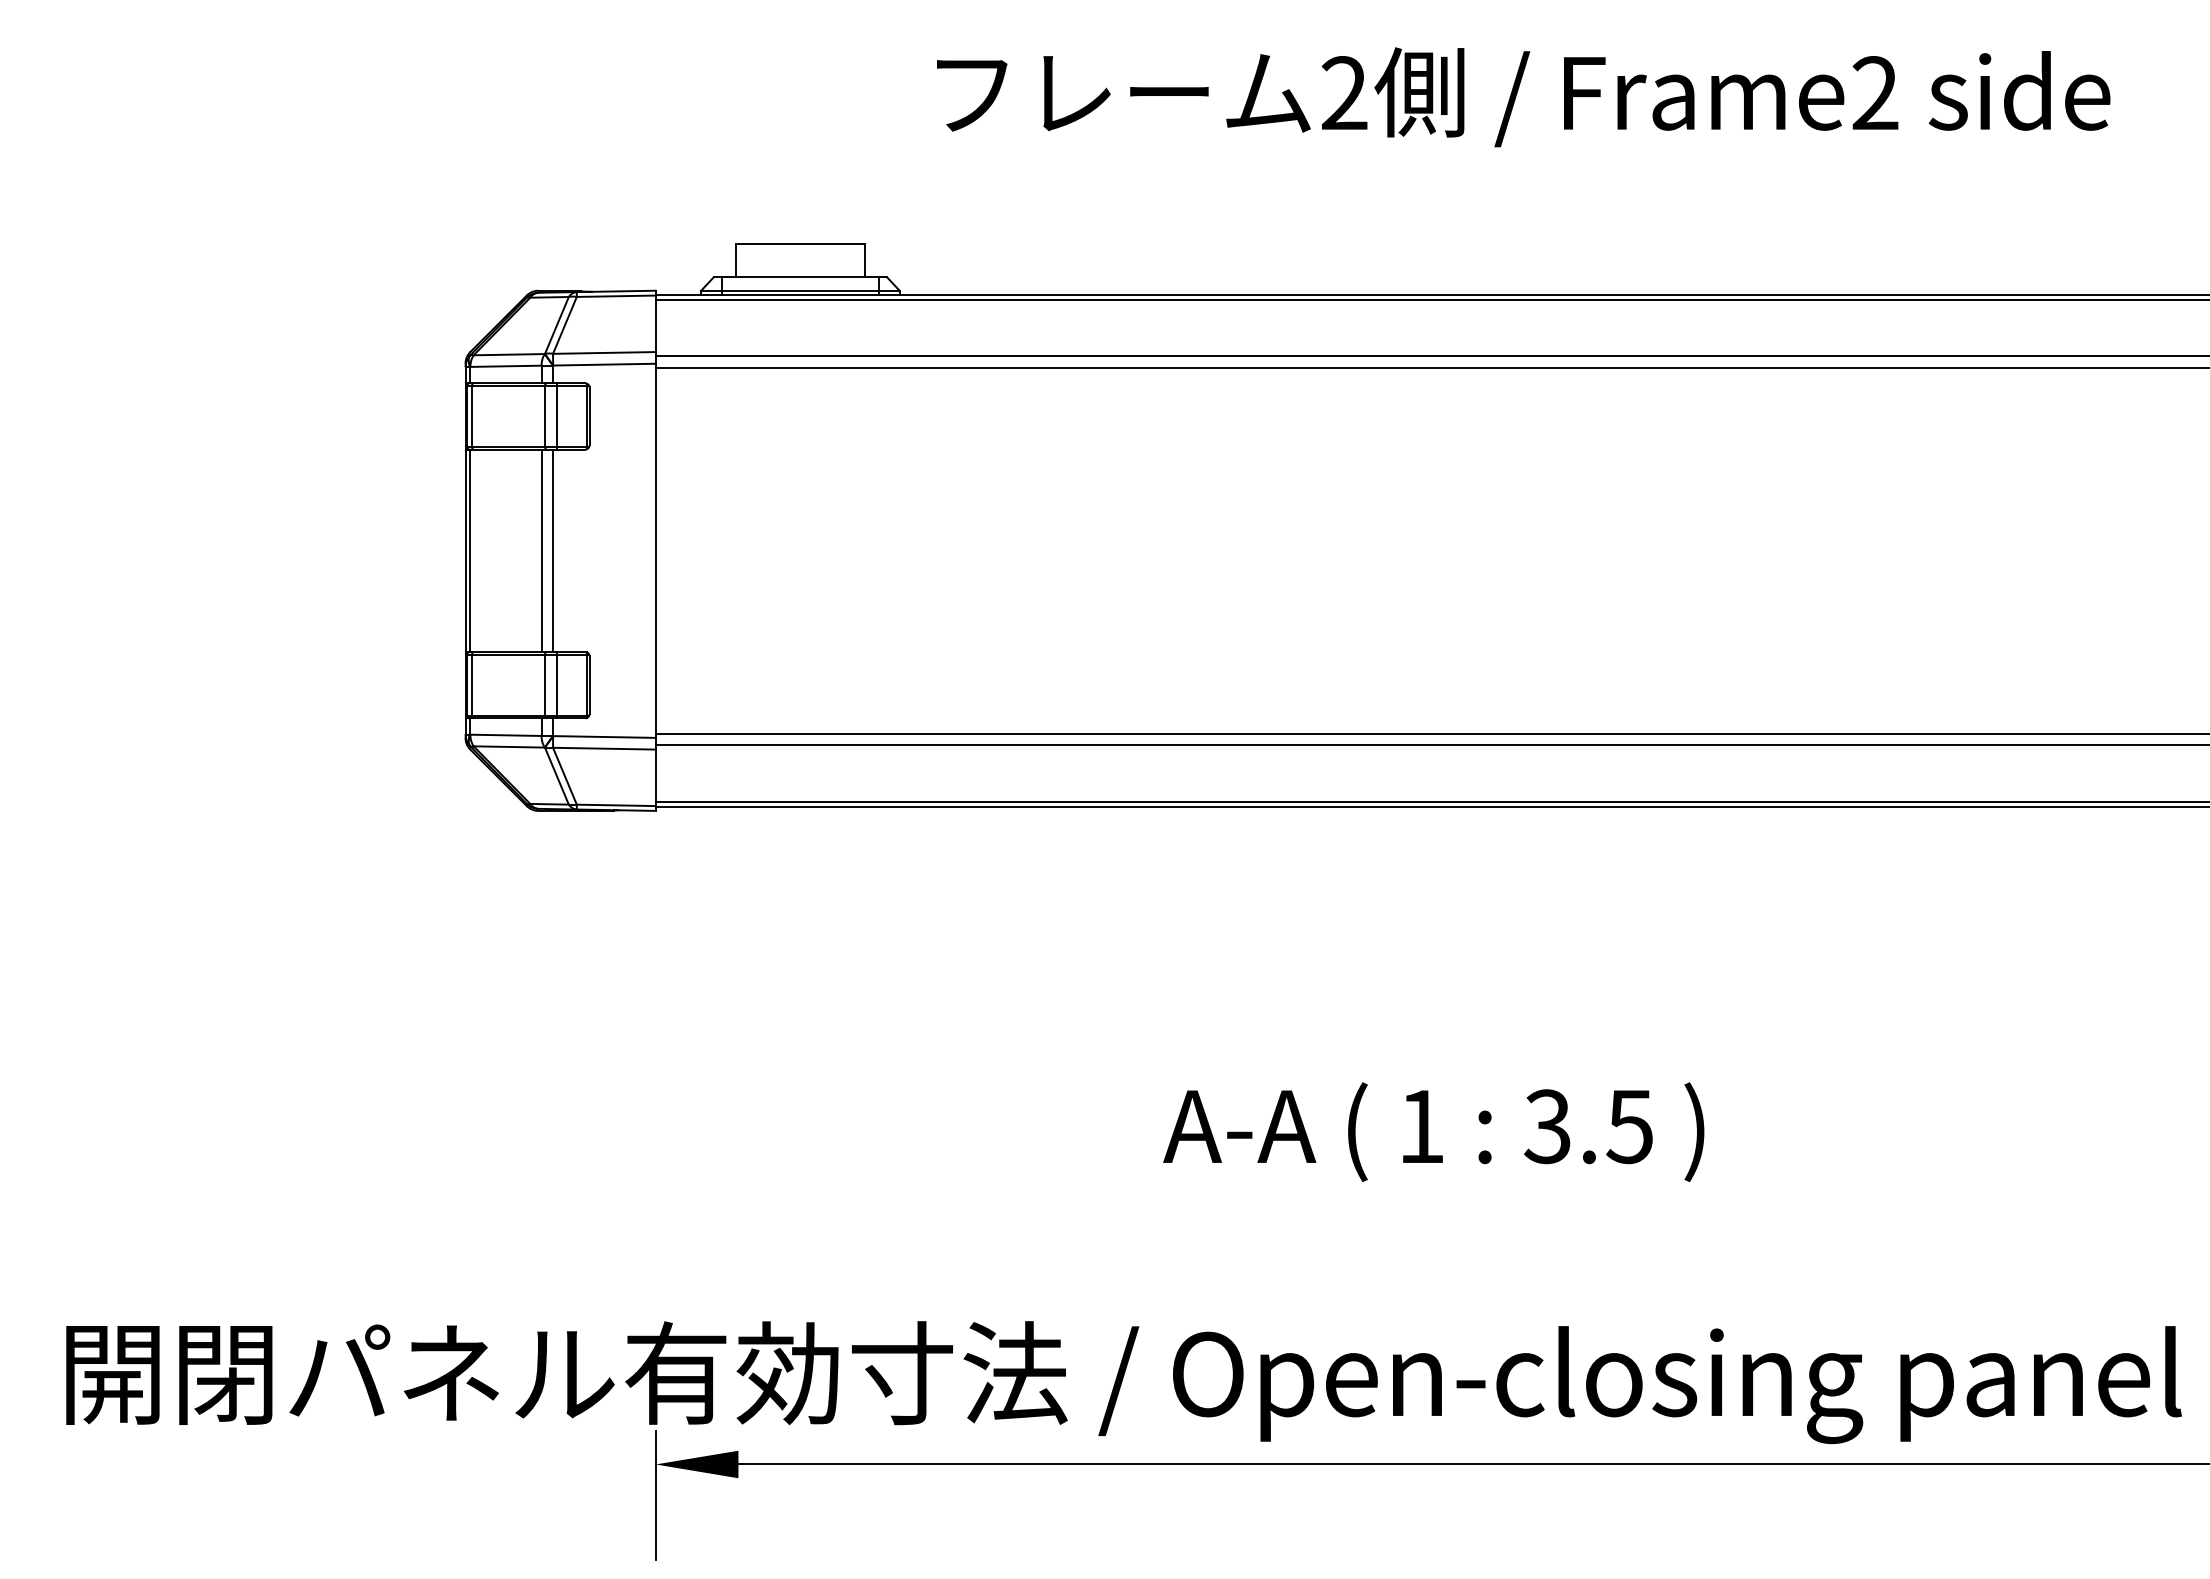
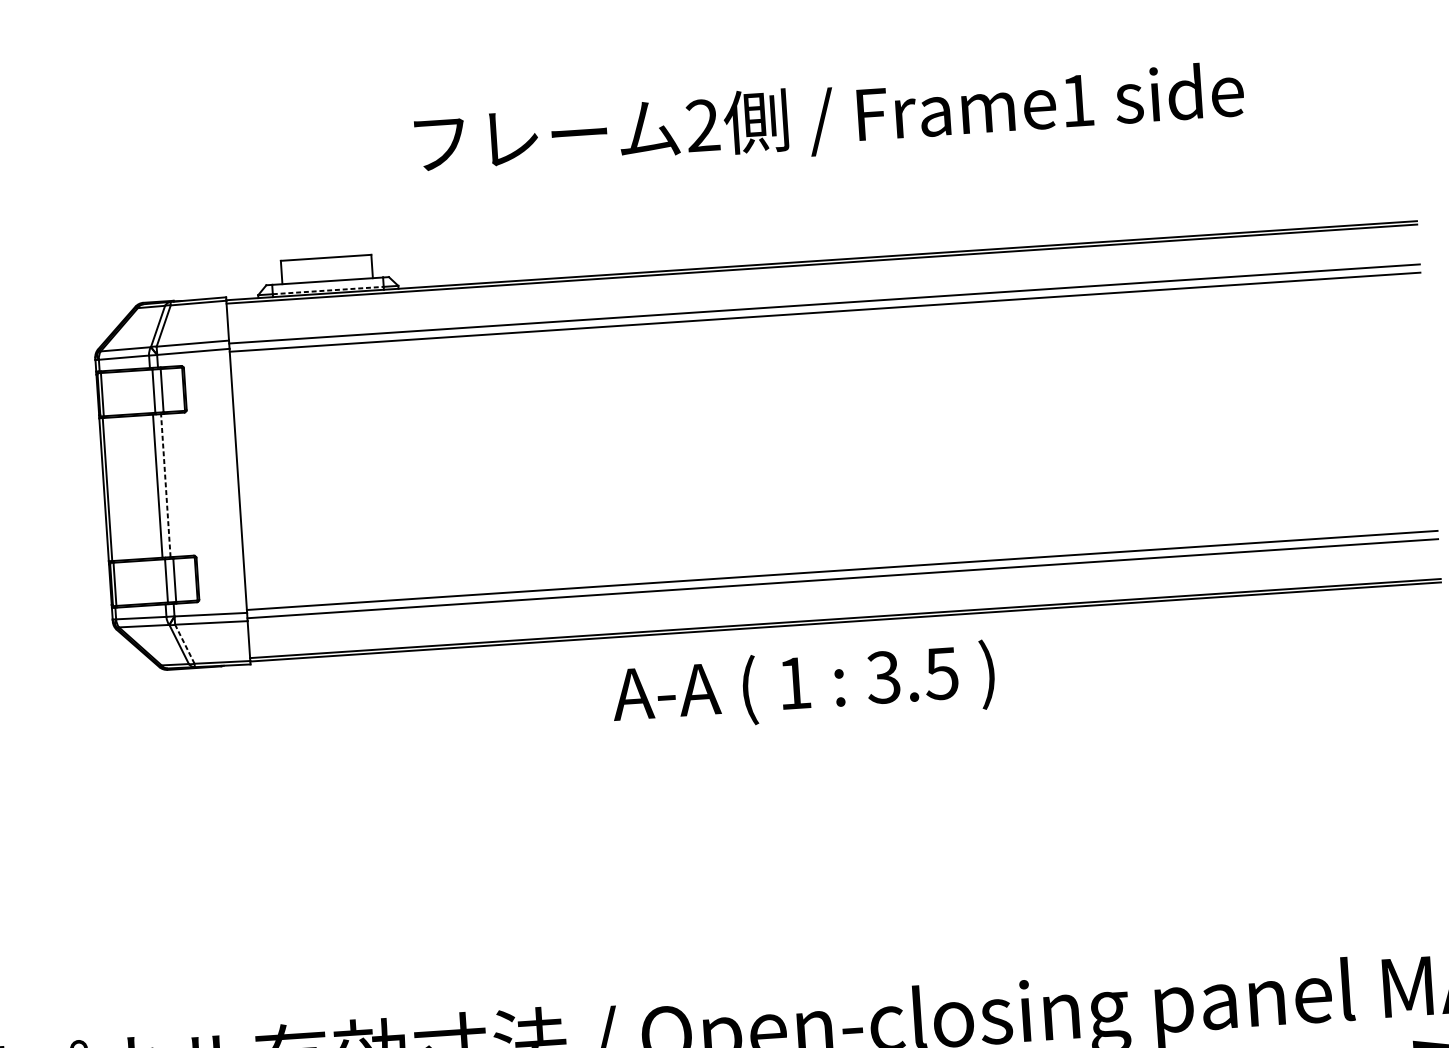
text: (1875, 92) -> (1077, 100), Frame2 -> Frame1
line: (800, 290) -> (328, 290), solid -> dashed
line: (552, 550) -> (165, 485), solid -> dashed
line: (564, 776) -> (184, 644), solid -> dashed
text: (1433, 1131) -> (803, 686), moved

